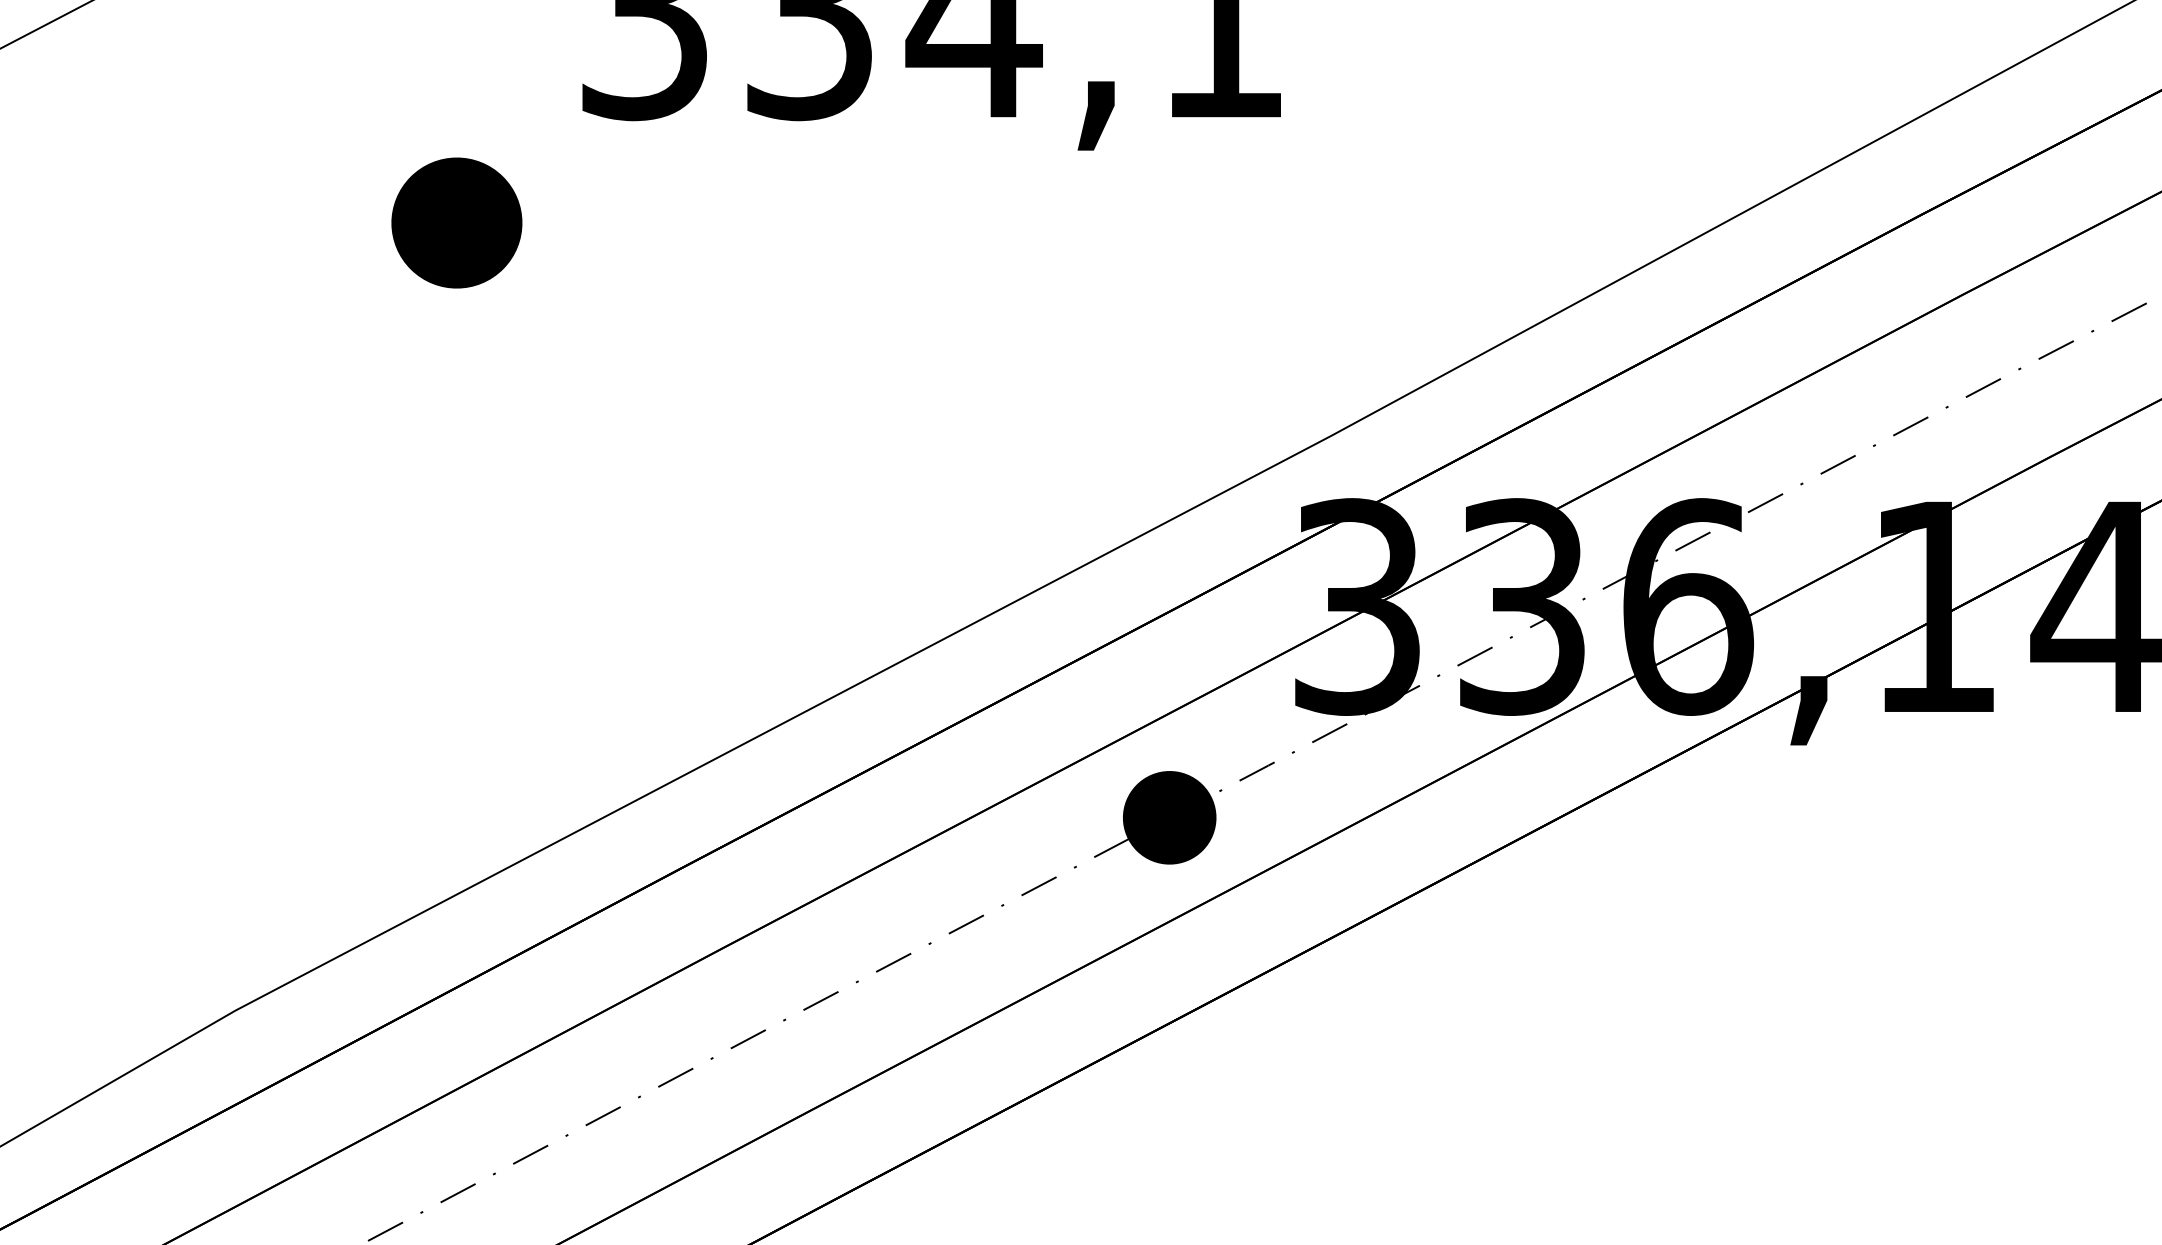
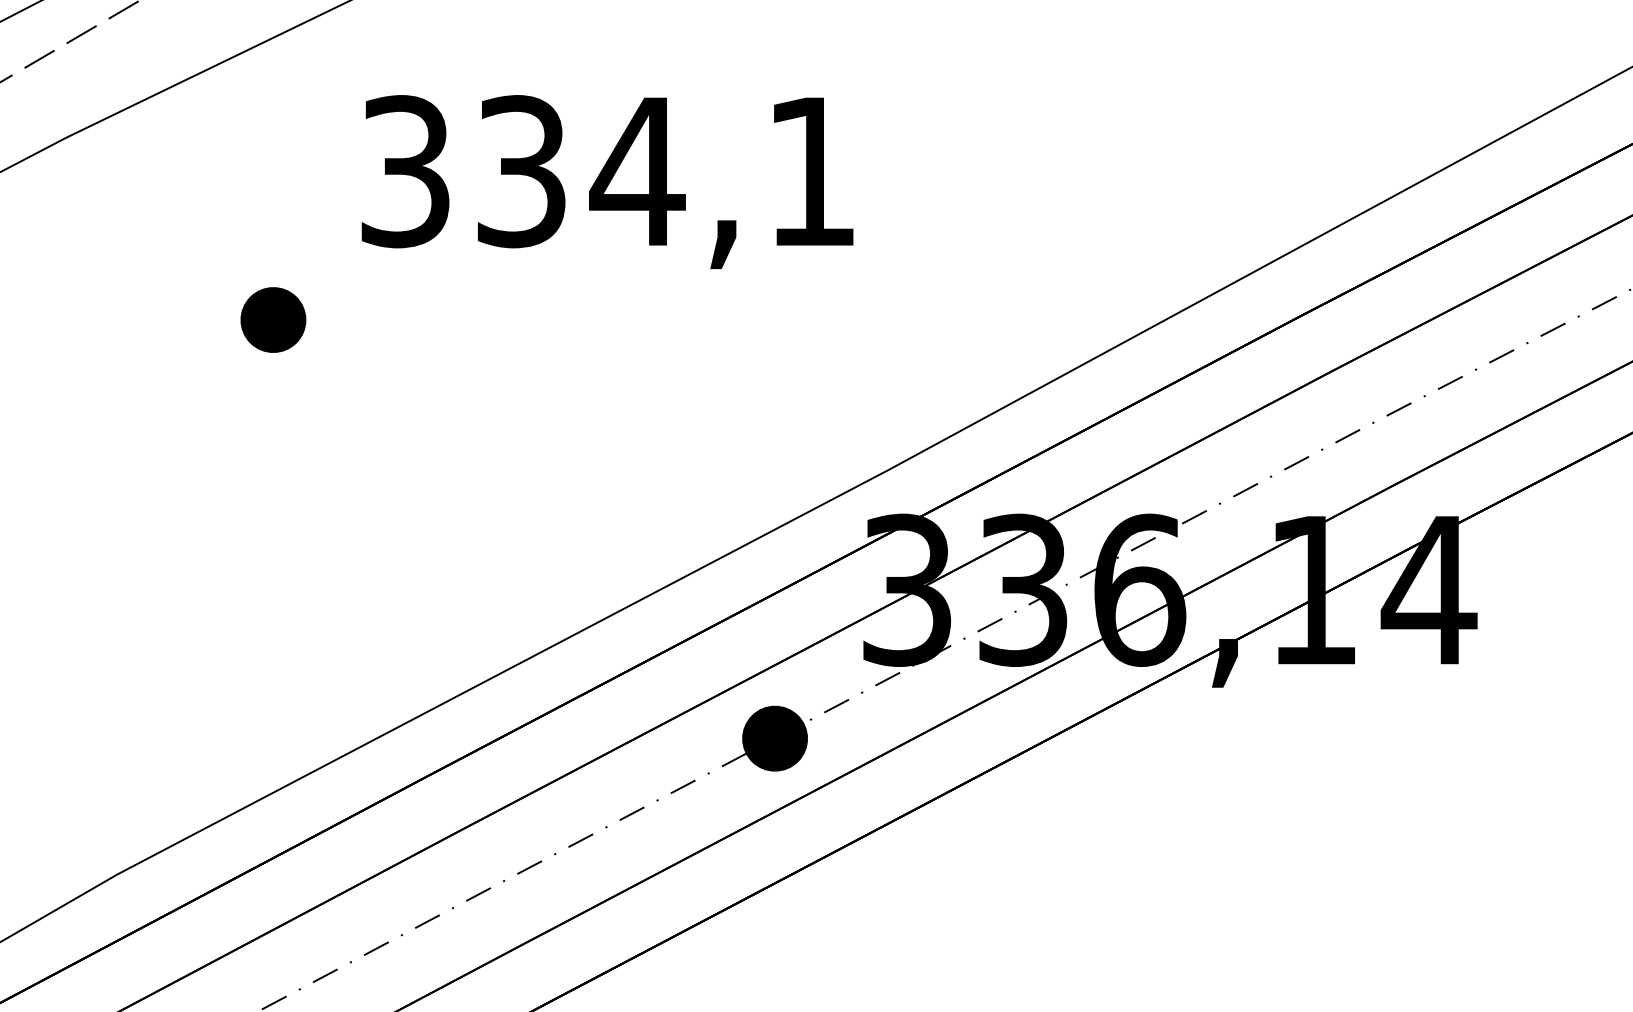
part: (457, 222) -> (273, 319), size x0.71

